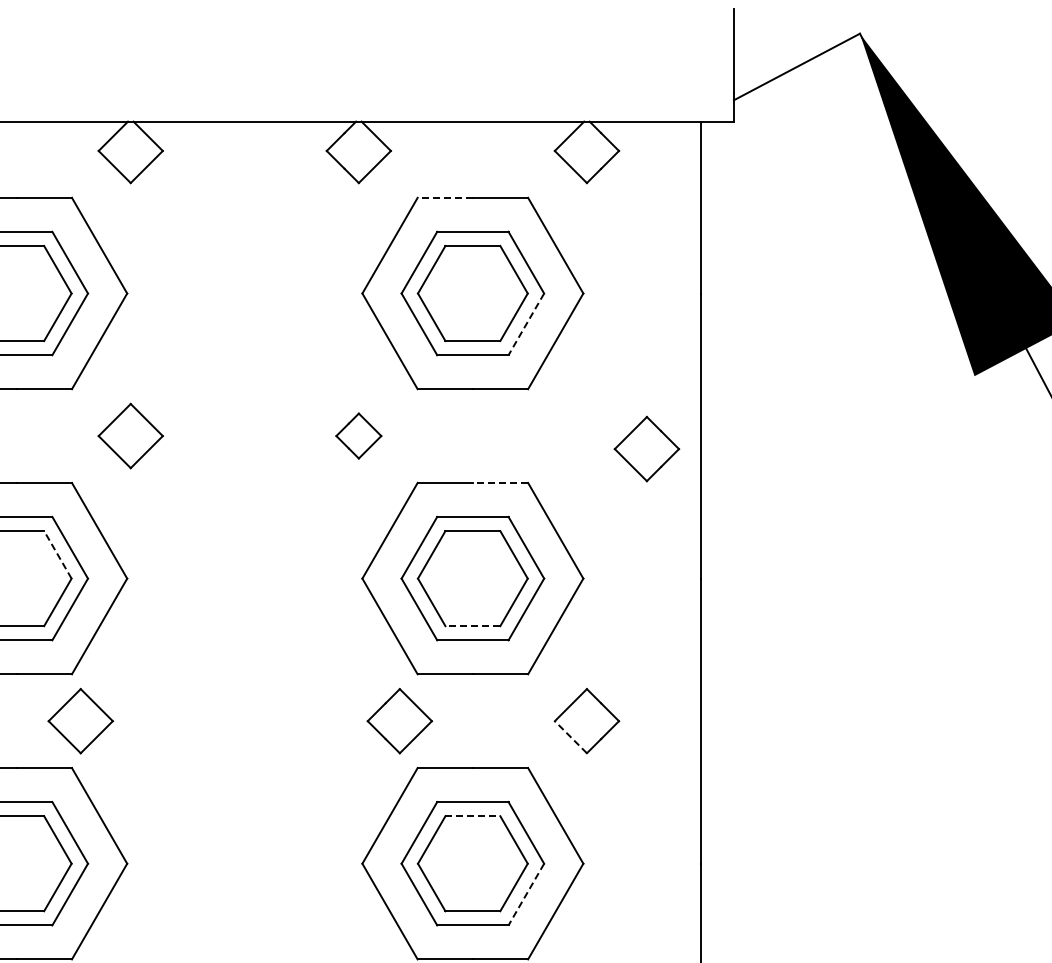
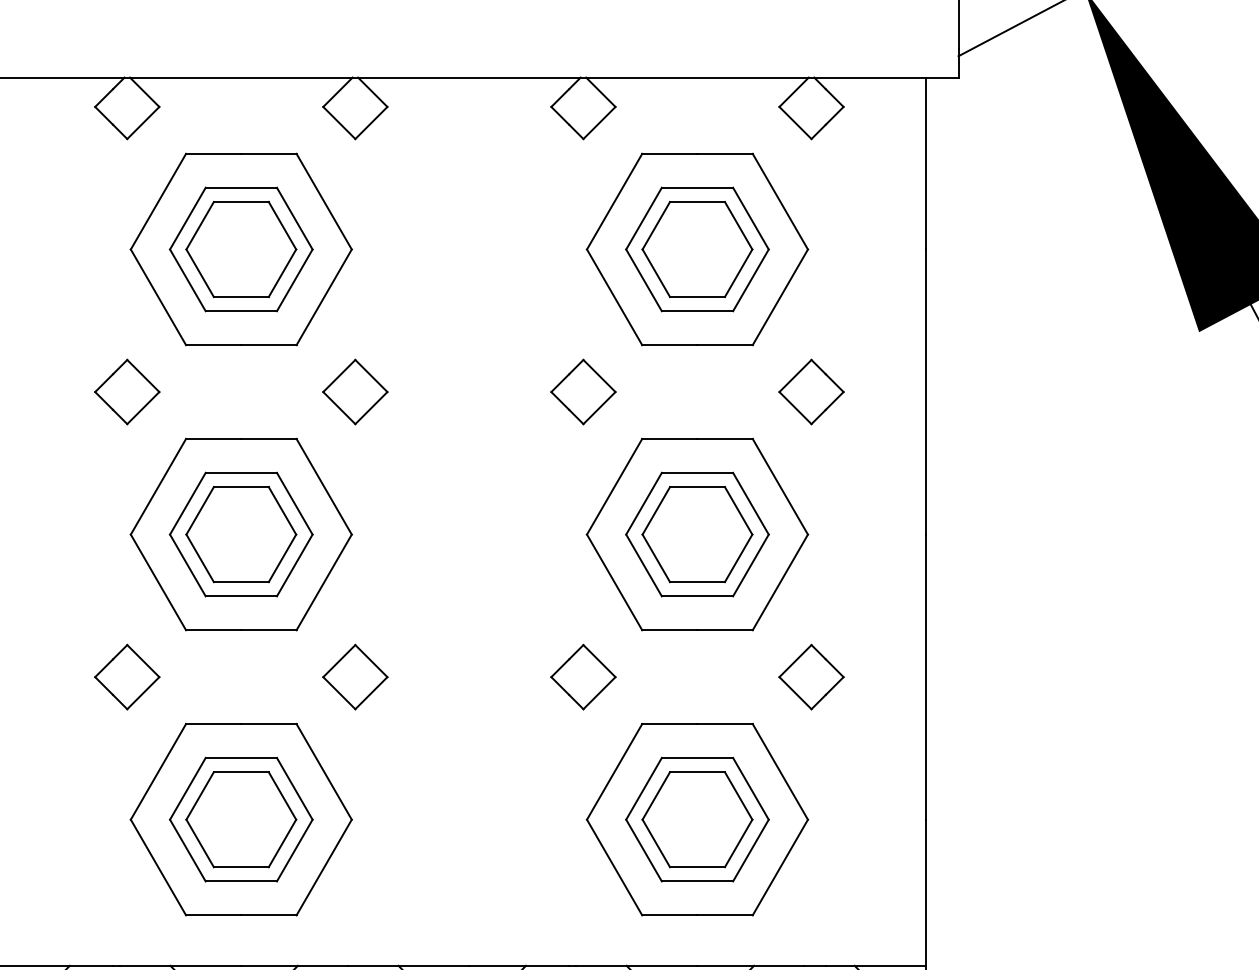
line: (444, 197) -> (669, 153), dashed -> solid
line: (525, 324) -> (750, 280), dashed -> solid
part: (358, 435) -> (583, 391), size x1.43
part: (646, 448) -> (811, 391), moved
line: (500, 482) -> (725, 438), dashed -> solid
line: (57, 554) -> (282, 510), dashed -> solid
line: (471, 626) -> (696, 582), dashed -> solid
part: (80, 720) -> (355, 676), moved
part: (399, 720) -> (583, 676), moved
line: (570, 737) -> (795, 693), dashed -> solid
line: (472, 816) -> (697, 772), dashed -> solid
line: (525, 894) -> (750, 850), dashed -> solid

